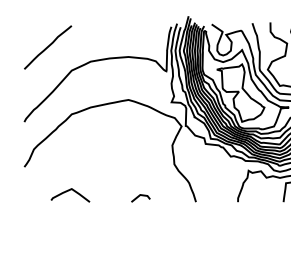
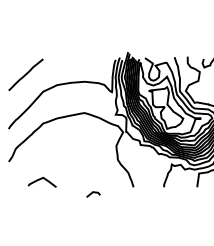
line: (140, 196) -> (93, 193), moved

